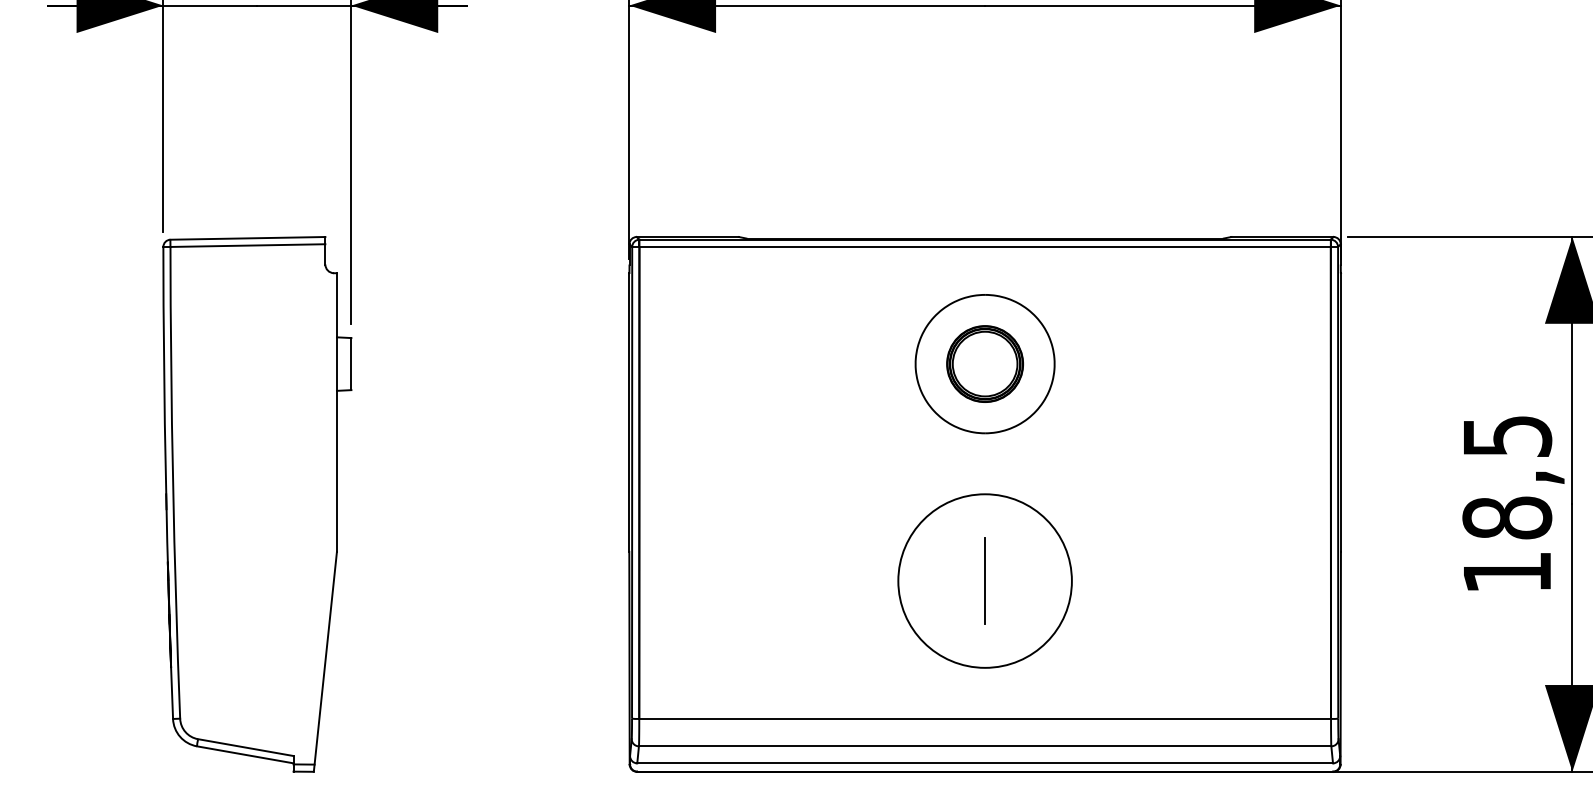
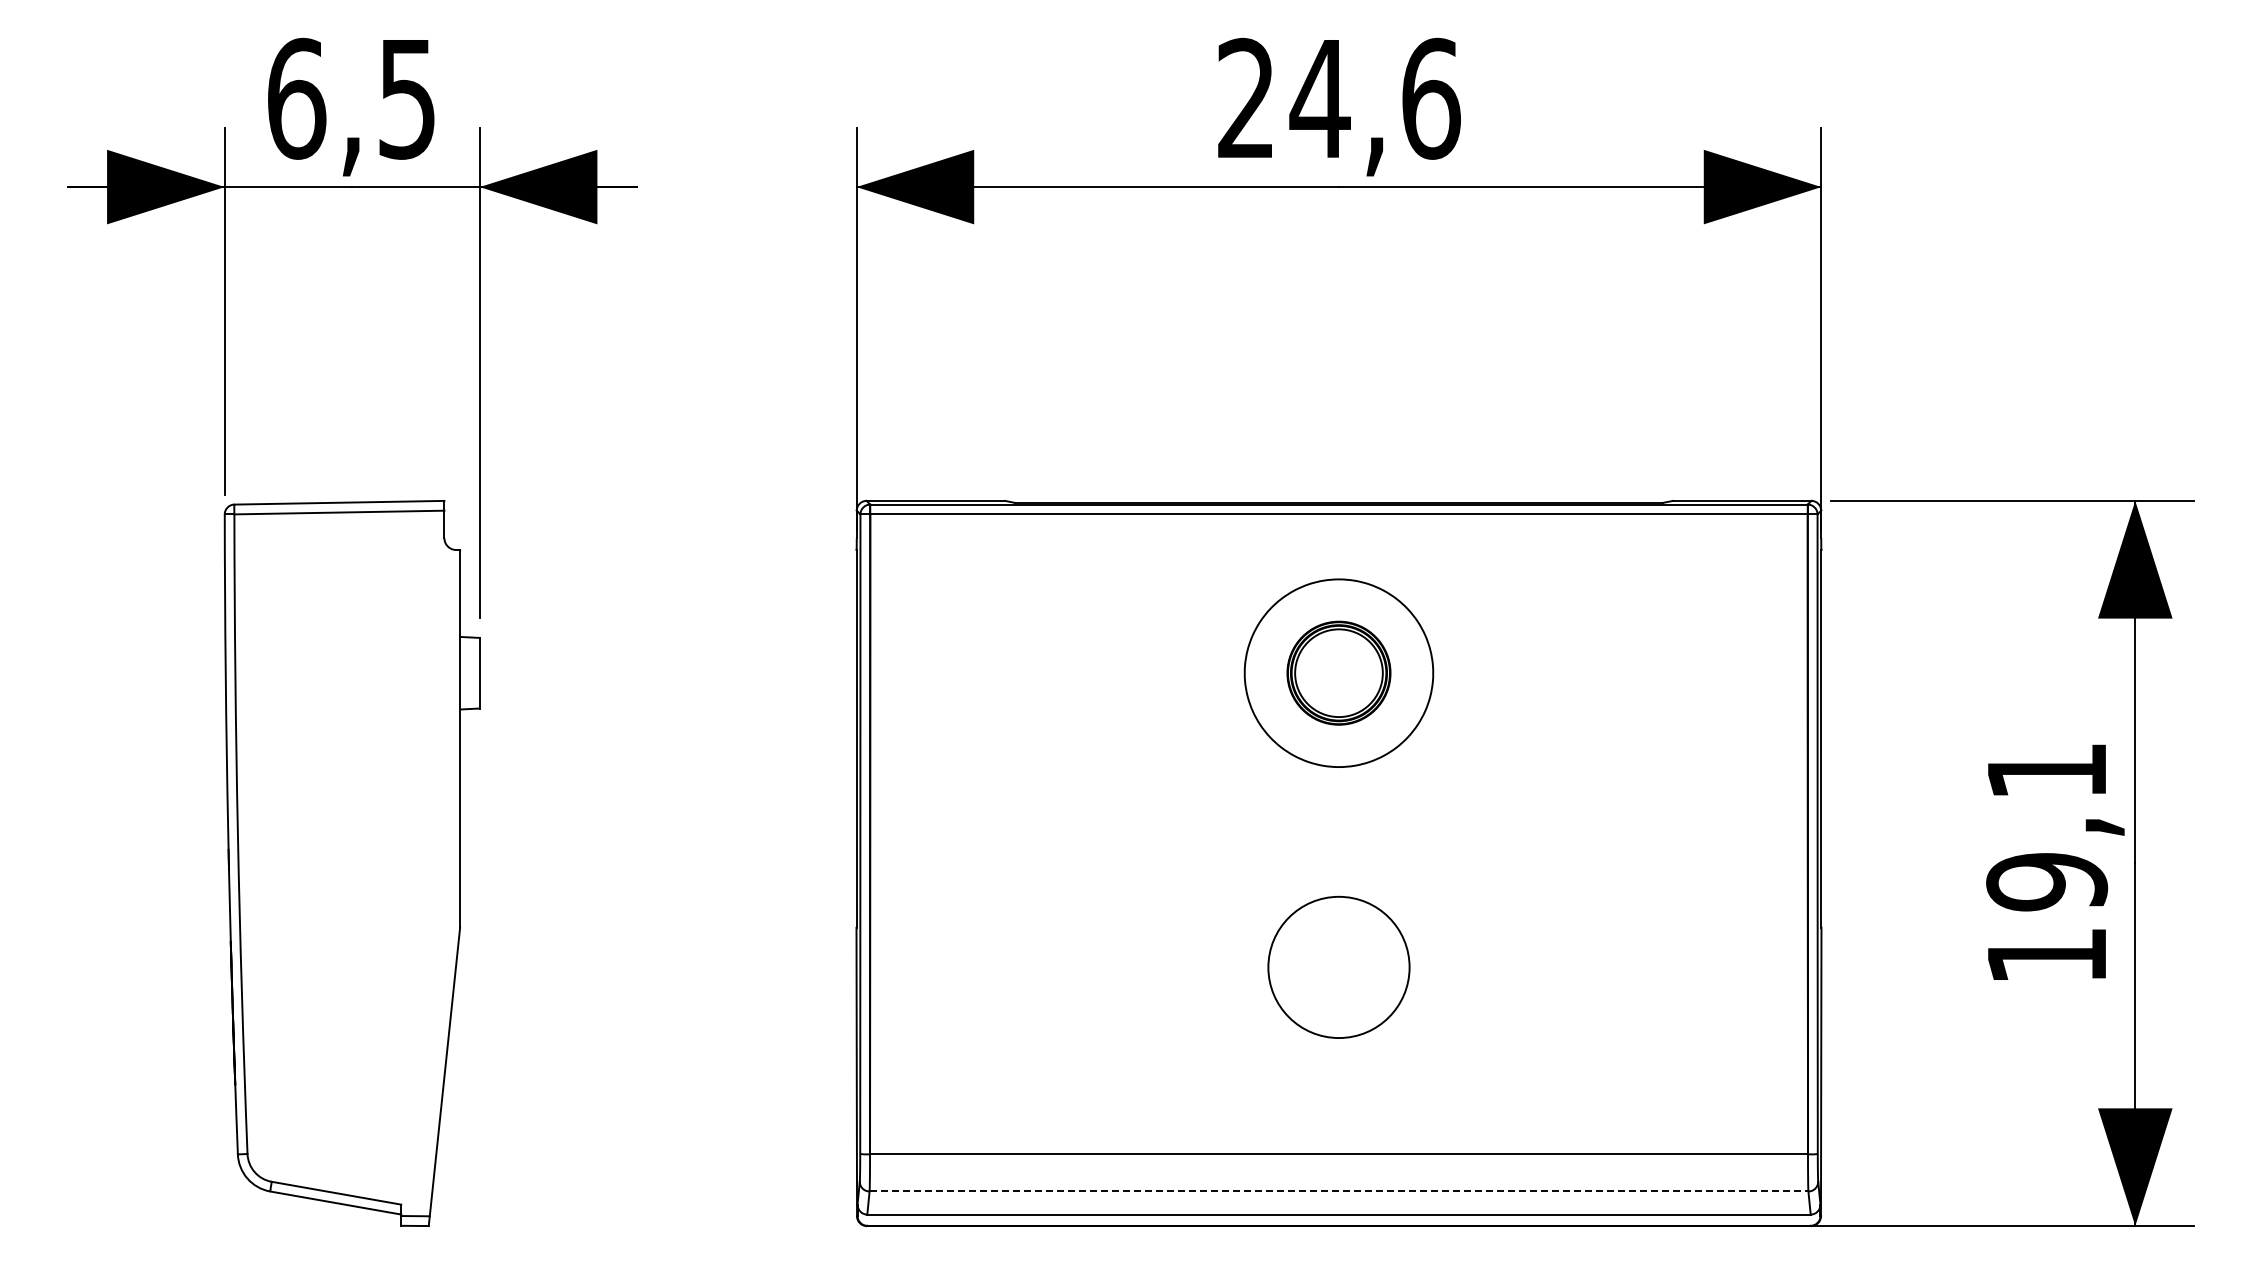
text: (1507, 477) -> (2047, 827), 18,5 -> 19,1
circle: (984, 581) -> (1338, 967), size x0.6
line: (984, 581) -> (1338, 967), removed
line: (985, 746) -> (1339, 1191), solid -> dashed

